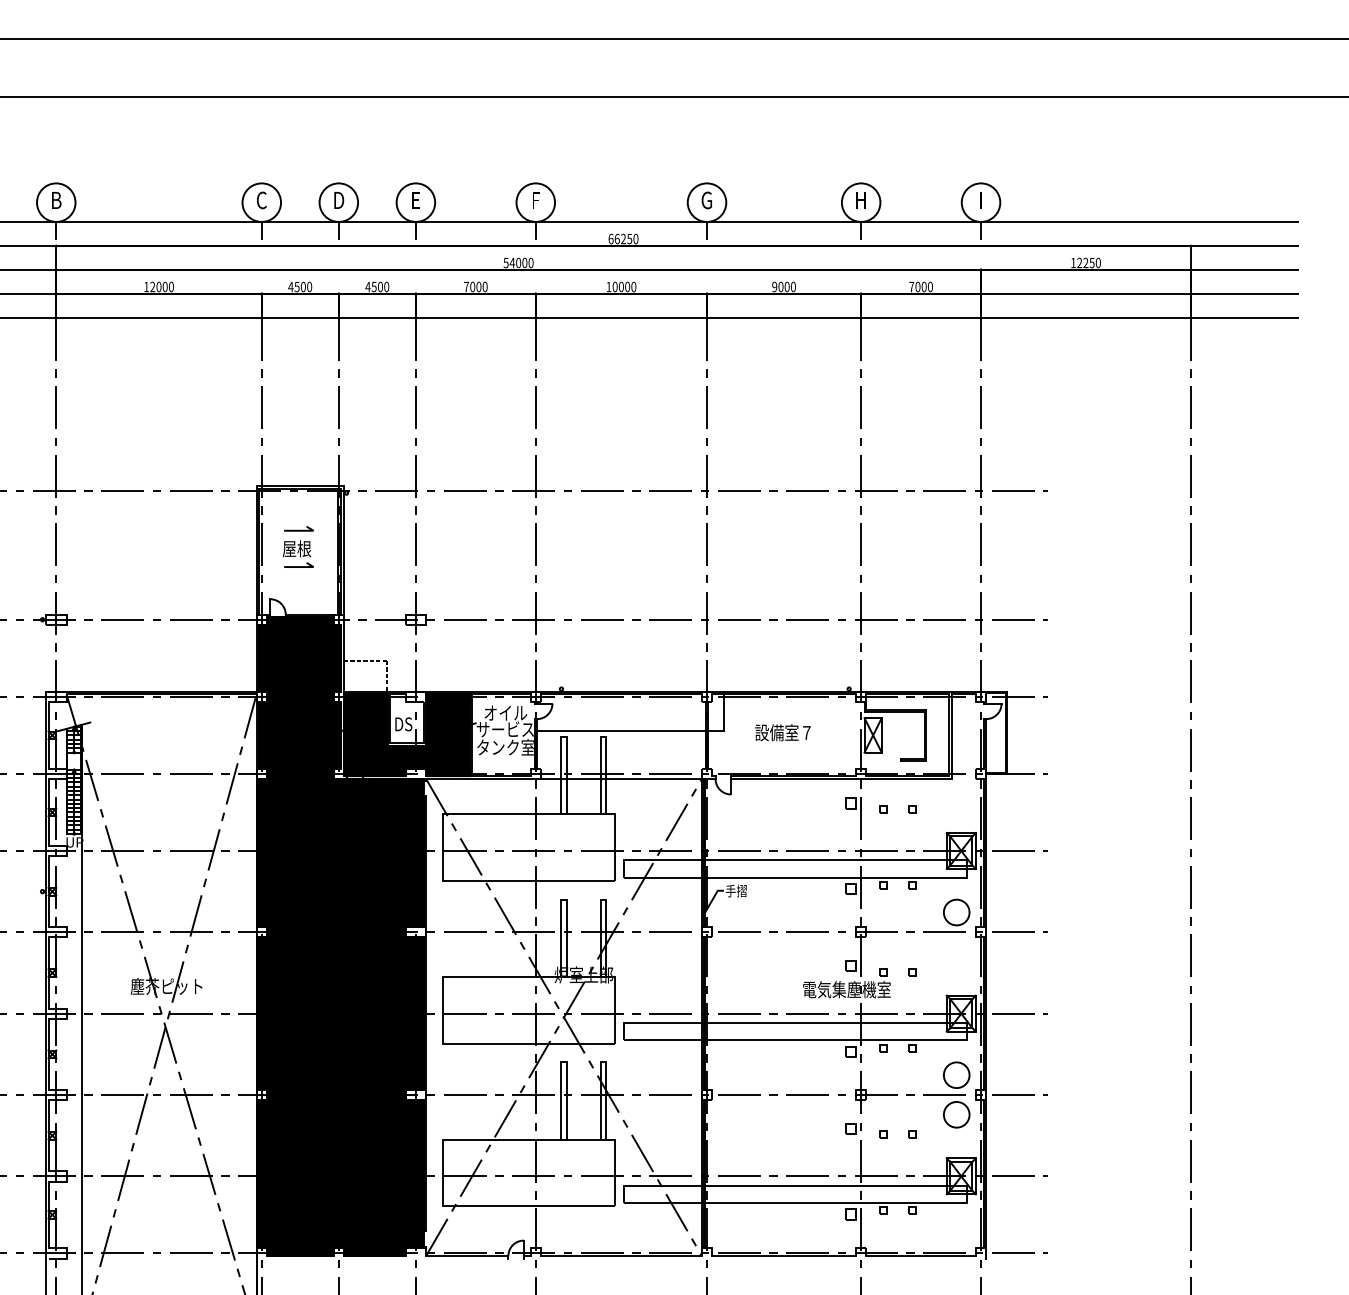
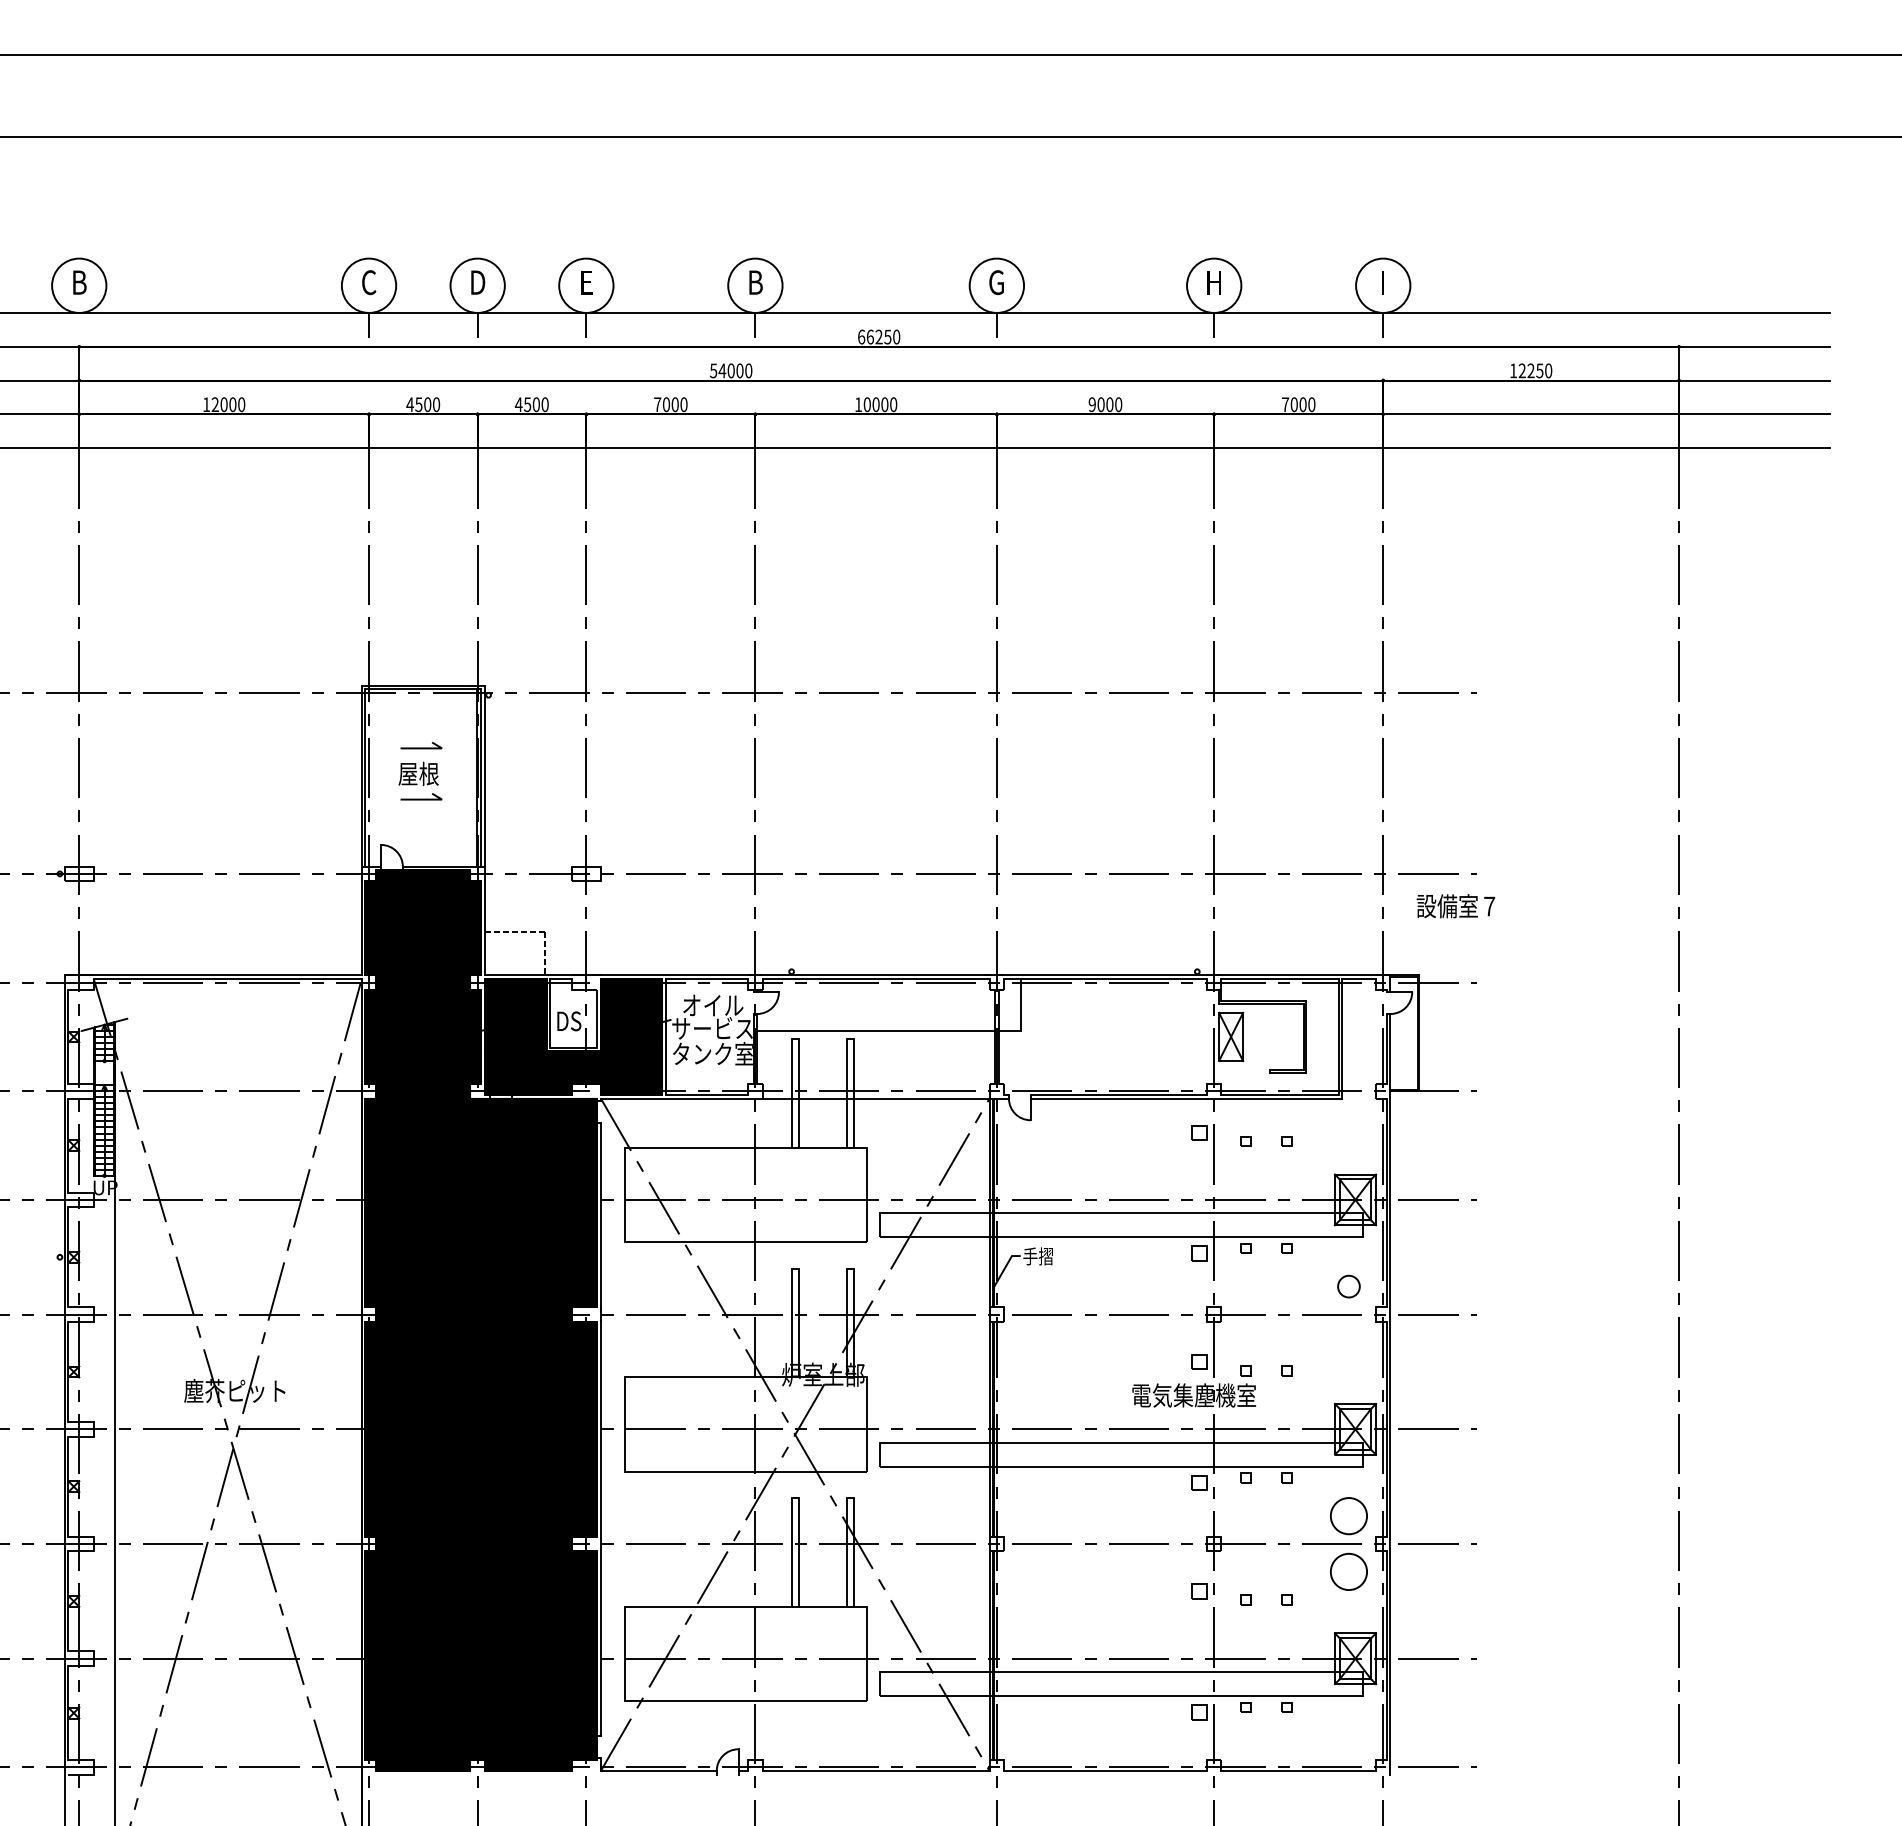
text: (535, 200) -> (755, 282), F -> B
line: (56, 230) -> (79, 324), removed
text: (782, 732) -> (1455, 906), moved
circle: (956, 912) -> (1348, 1286), size x0.6

